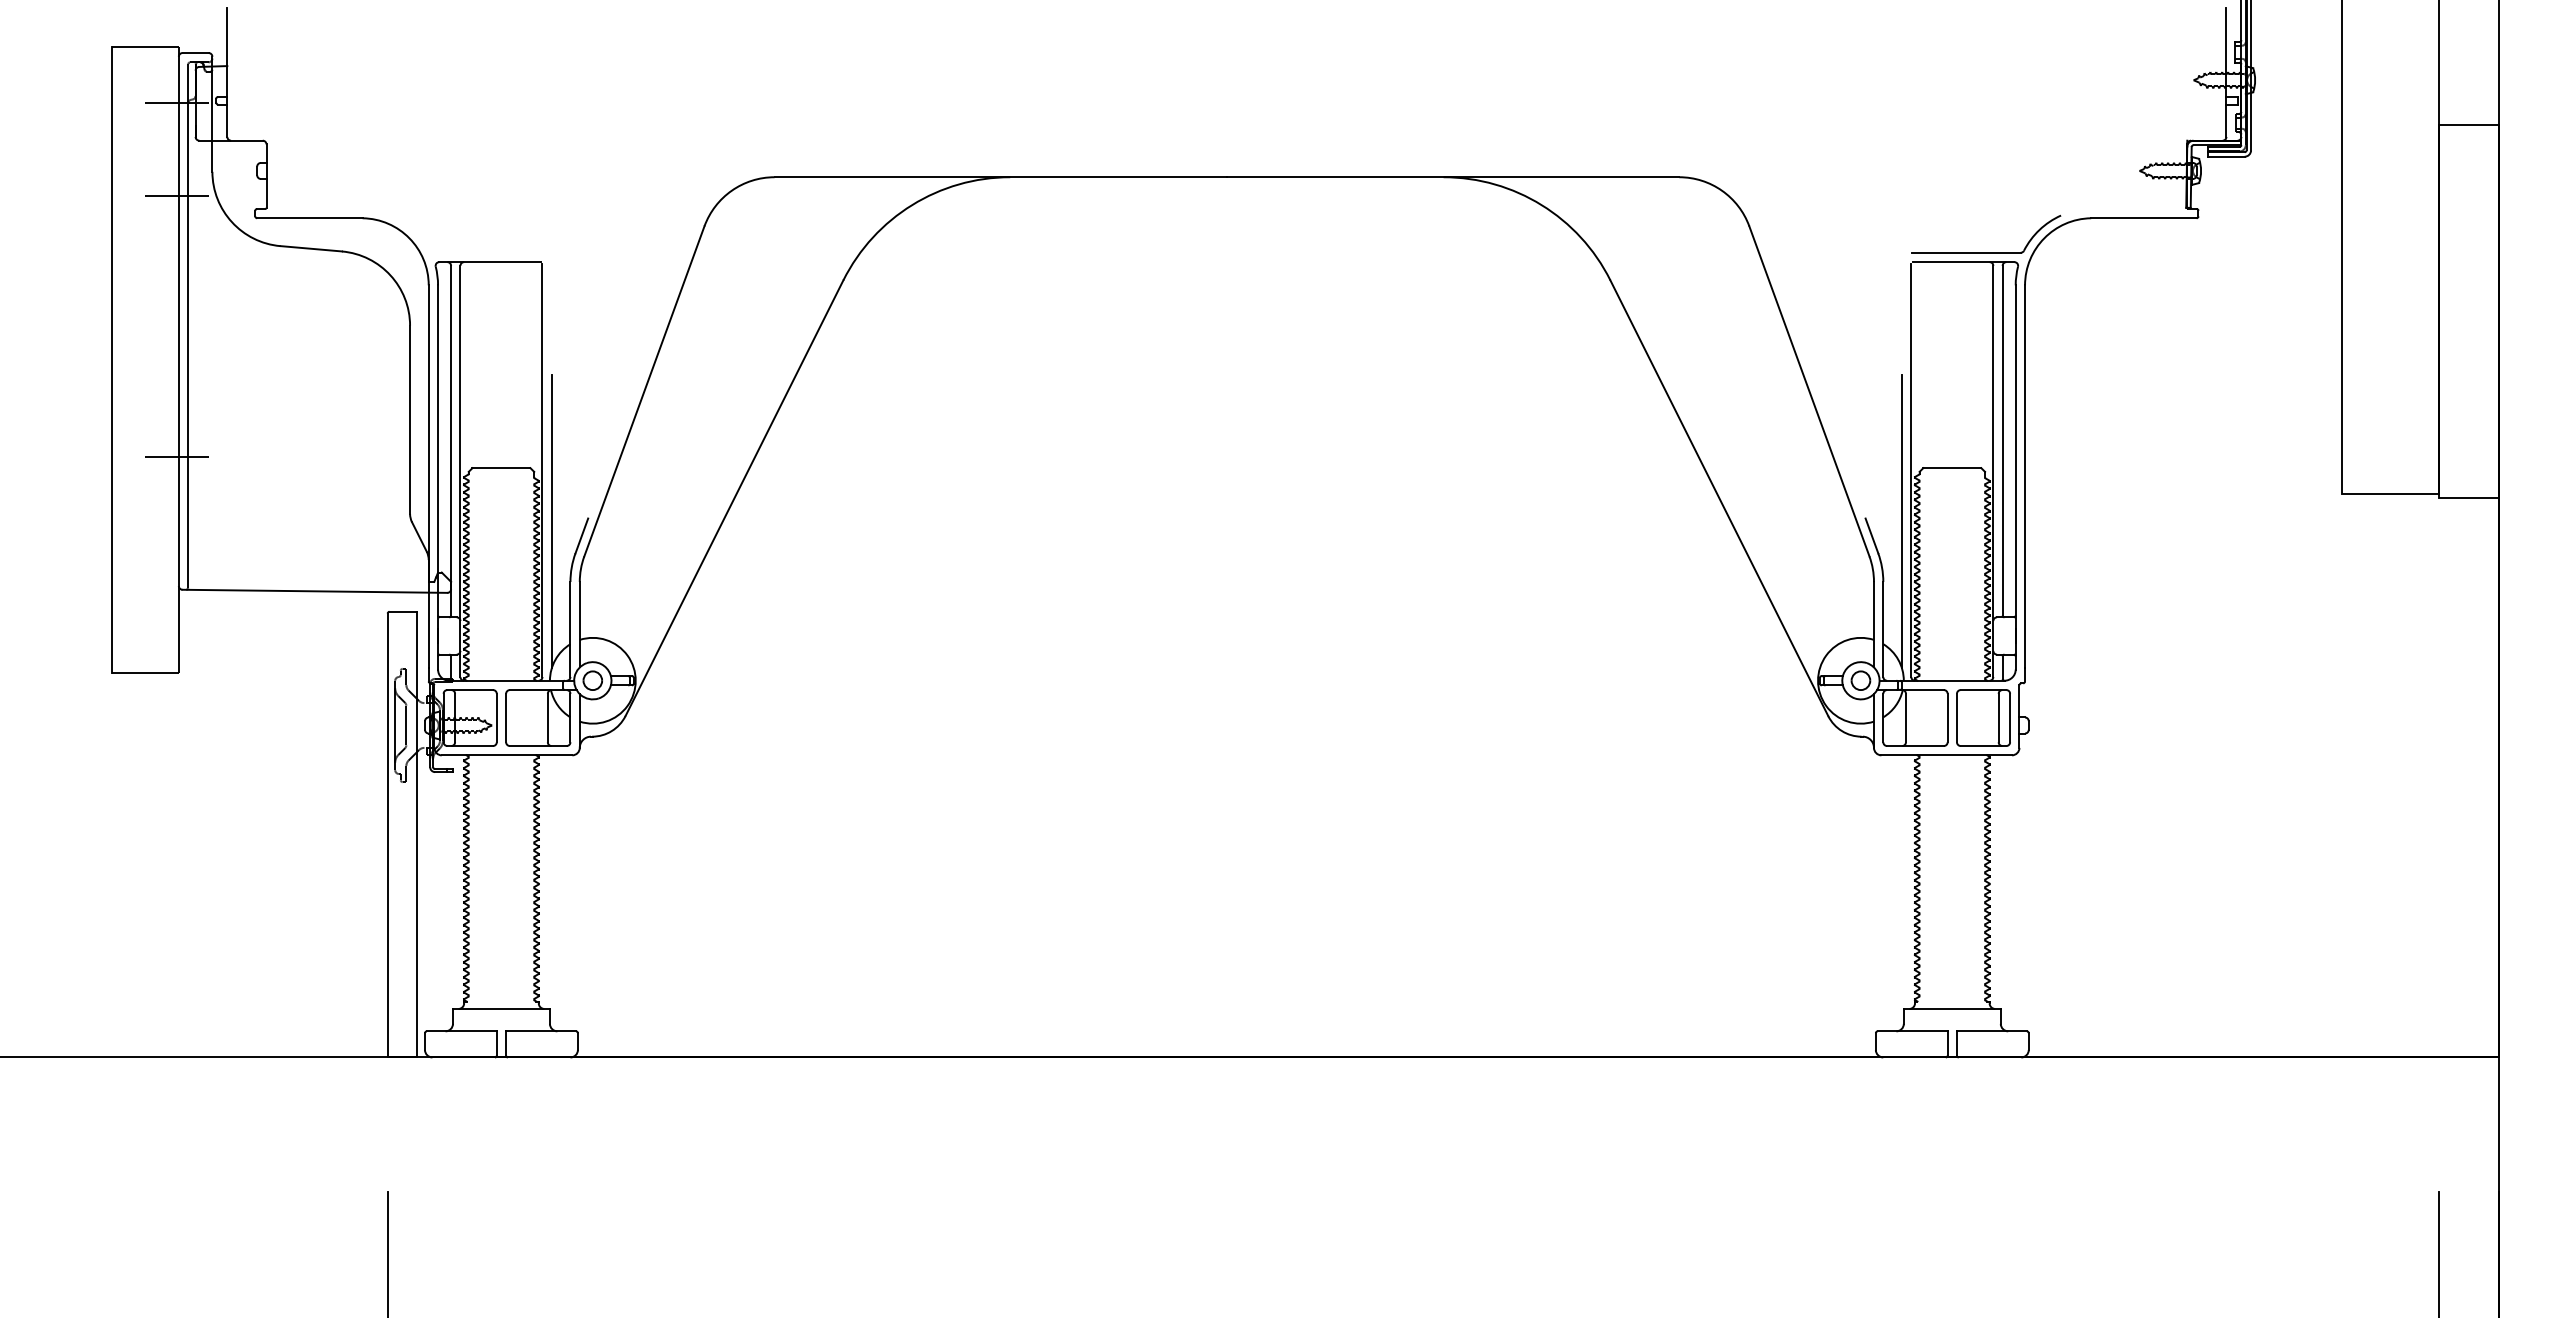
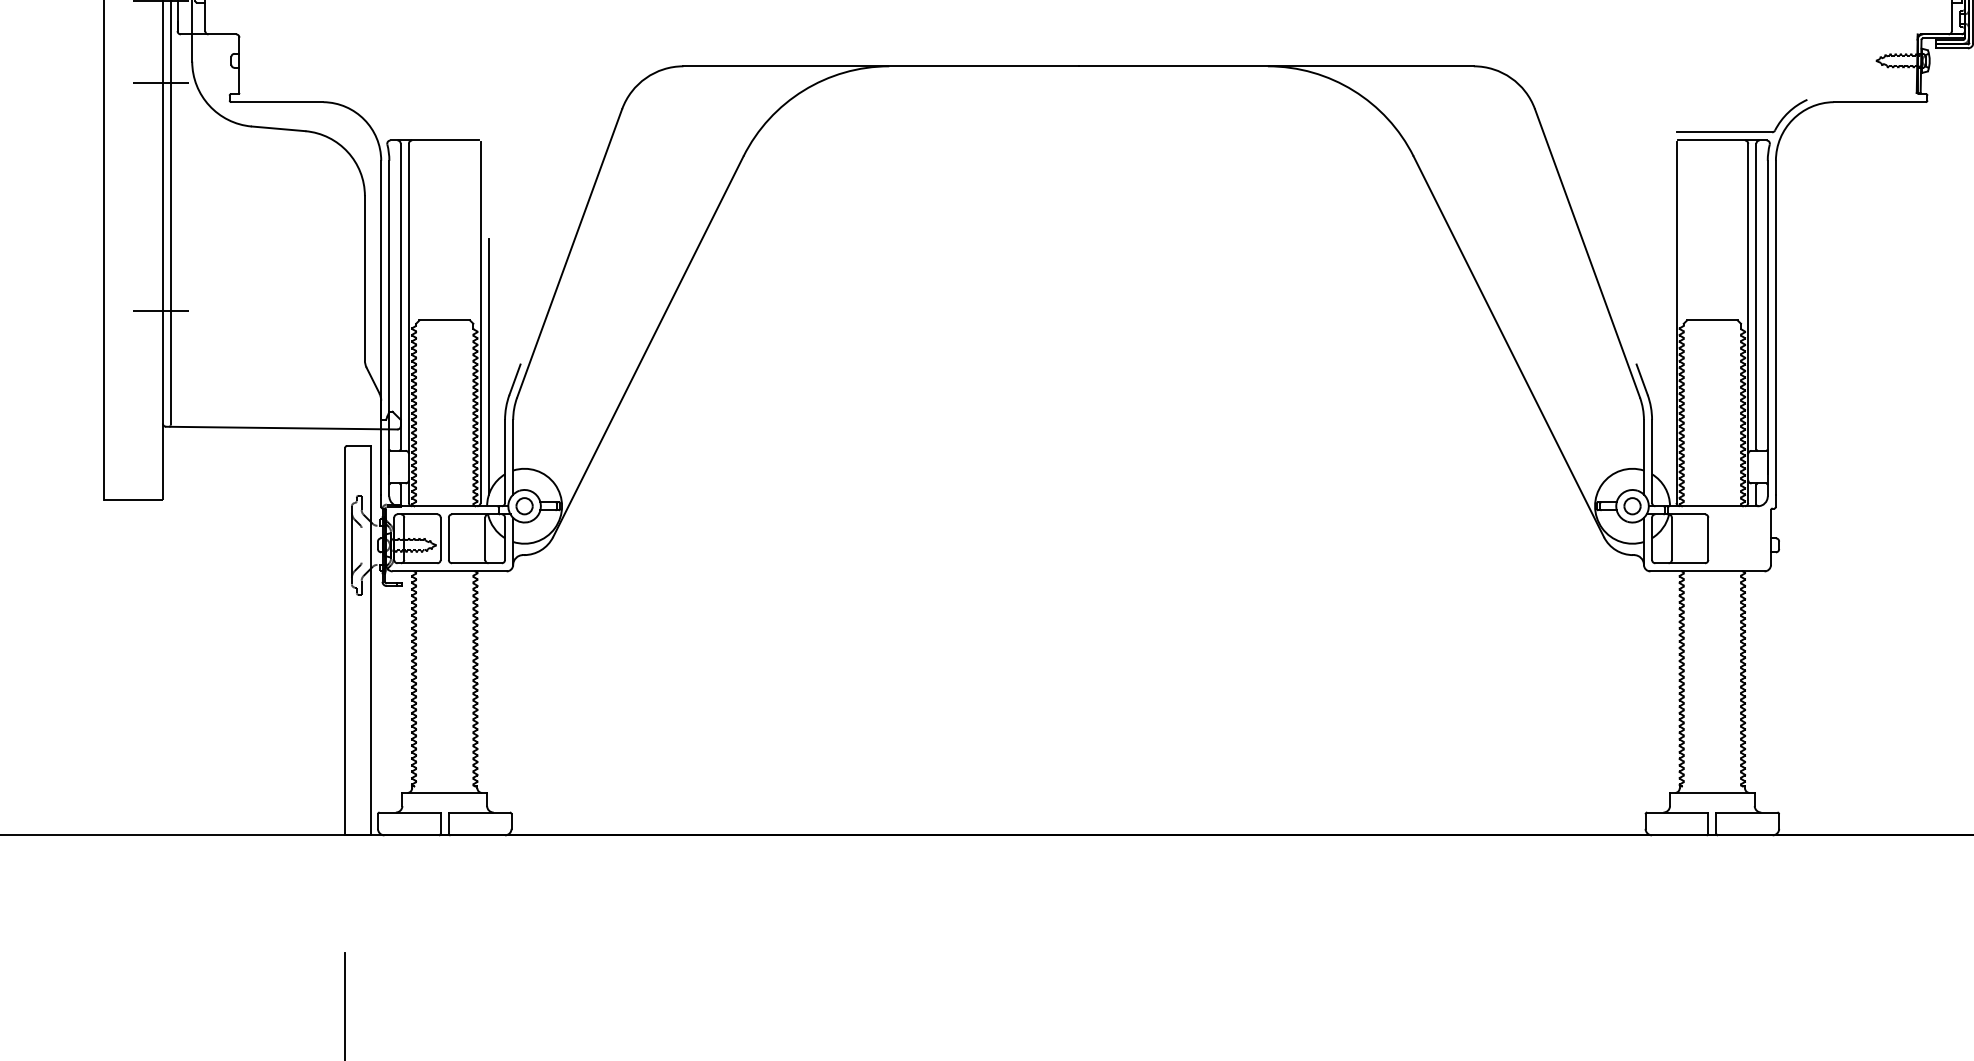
line: (1901, 521) -> (1667, 367), removed
part: (1983, 717) -> (1739, 538), removed
line: (406, 725) -> (361, 545), removed

